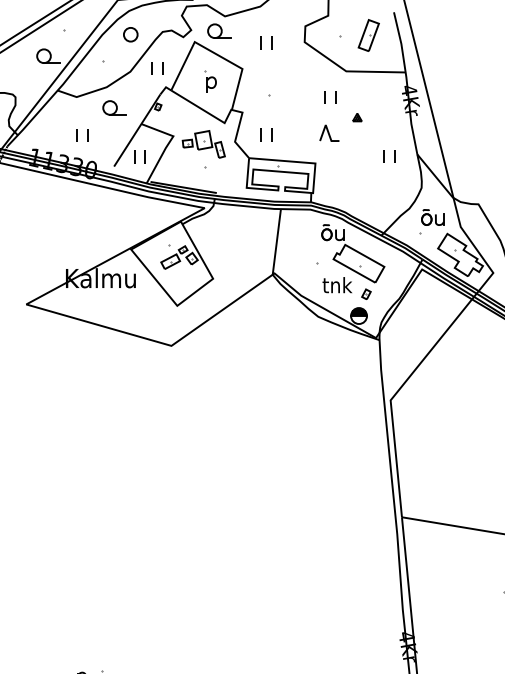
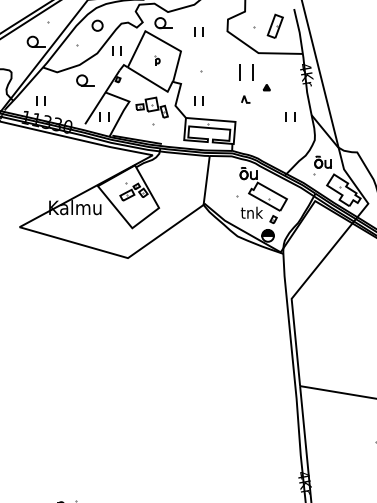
part: (210, 81) -> (157, 60), size x0.6
part: (330, 97) -> (246, 72), size x1.6
part: (328, 133) -> (245, 99), size x0.6
part: (81, 134) -> (40, 100), moved

